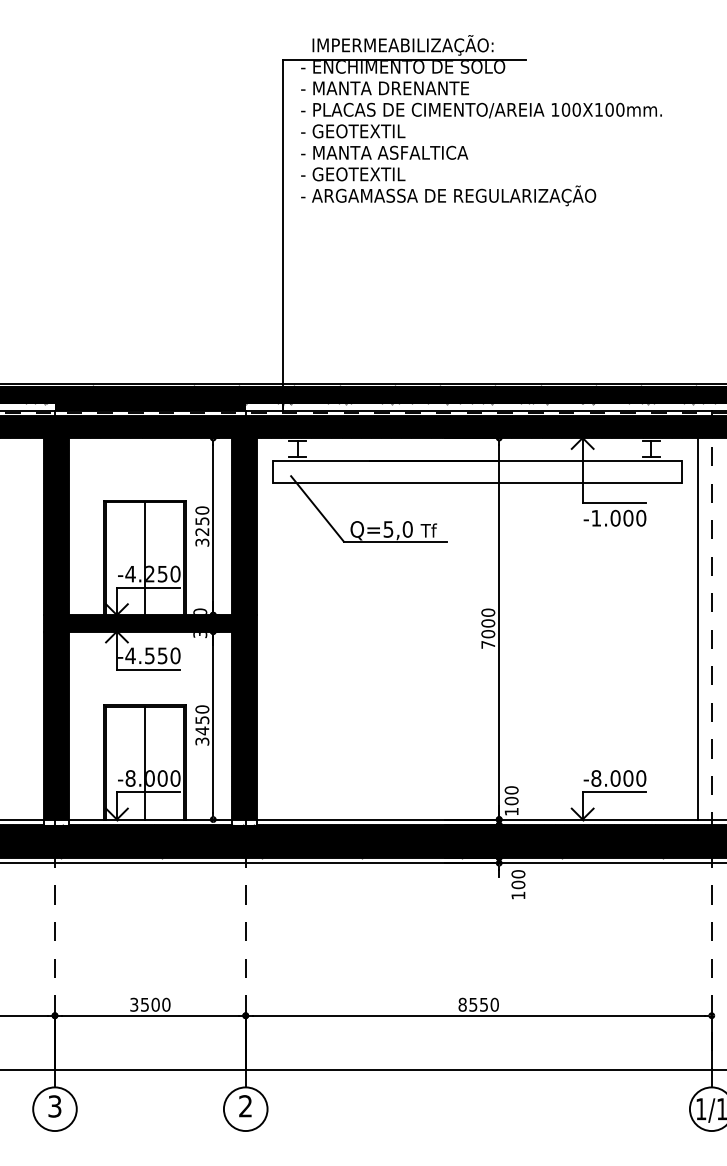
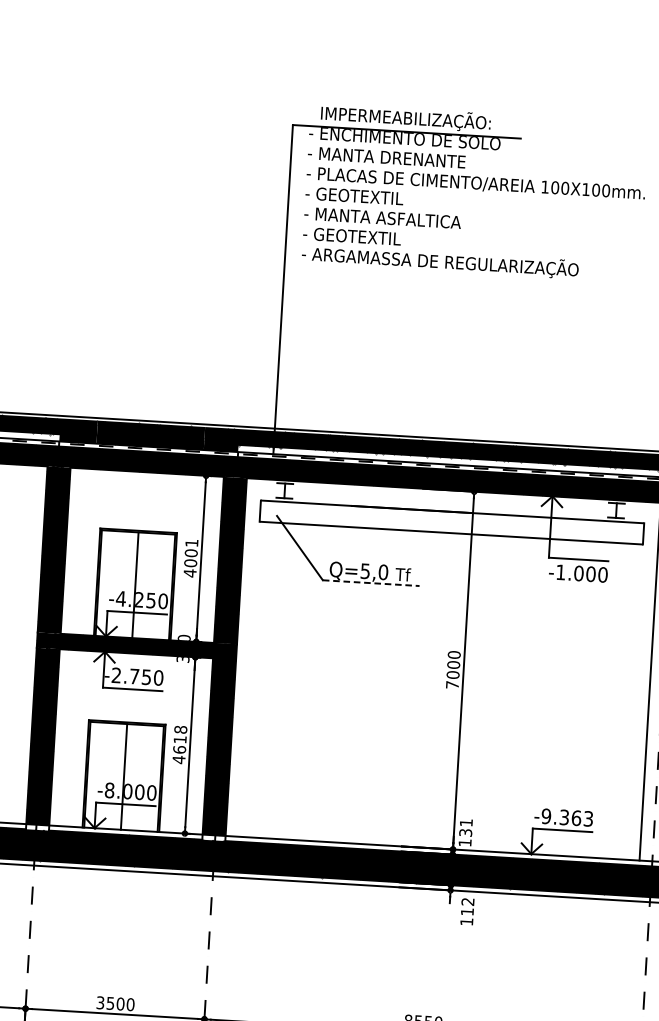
text: (202, 526) -> (191, 558), 3250 -> 4001
line: (395, 541) -> (371, 582), solid -> dashed
text: (139, 655) -> (124, 675), -4.550 -> -2.750
text: (202, 725) -> (180, 744), 3450 -> 4618
text: (618, 778) -> (567, 817), -8.000 -> -9.363
text: (511, 795) -> (465, 827), 100 -> 131
text: (518, 879) -> (467, 906), 100 -> 112

